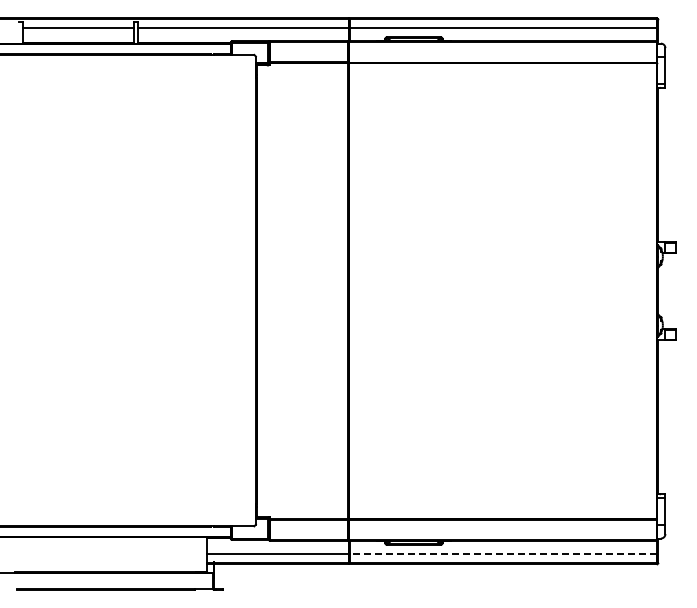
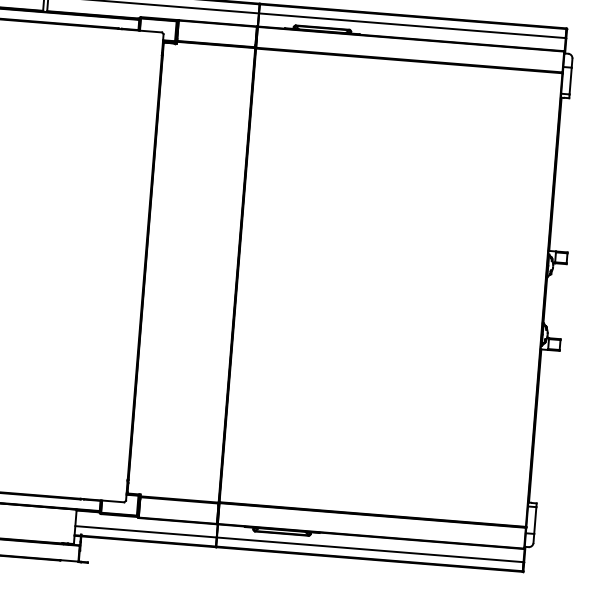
line: (503, 553) -> (370, 549), dashed -> solid

